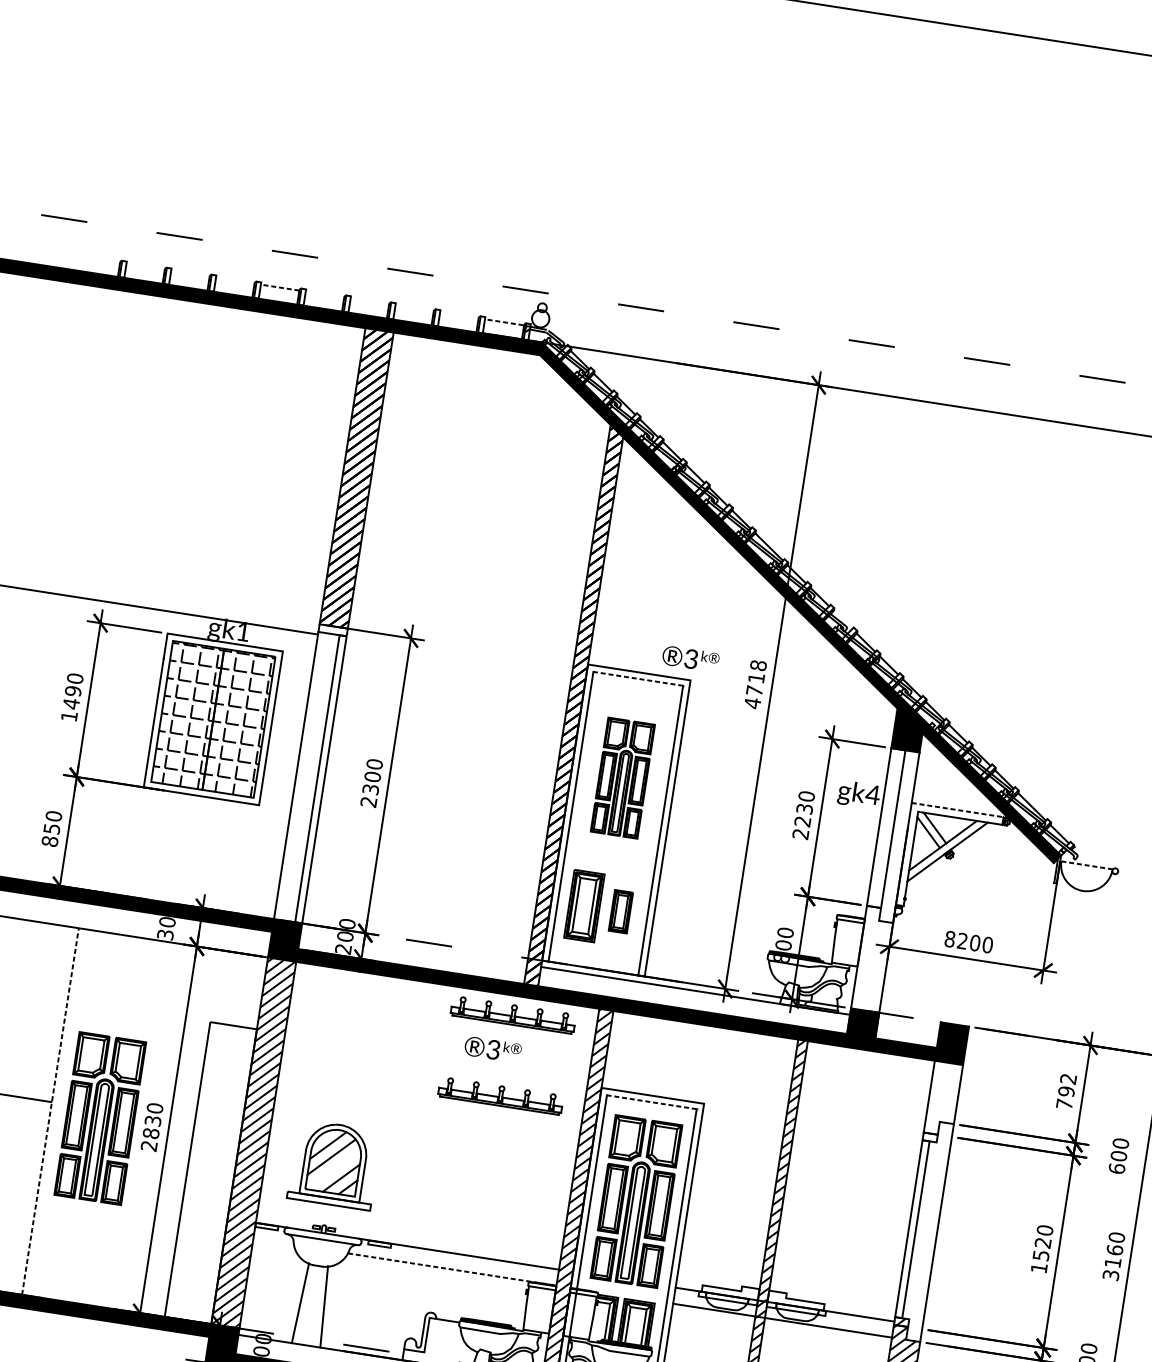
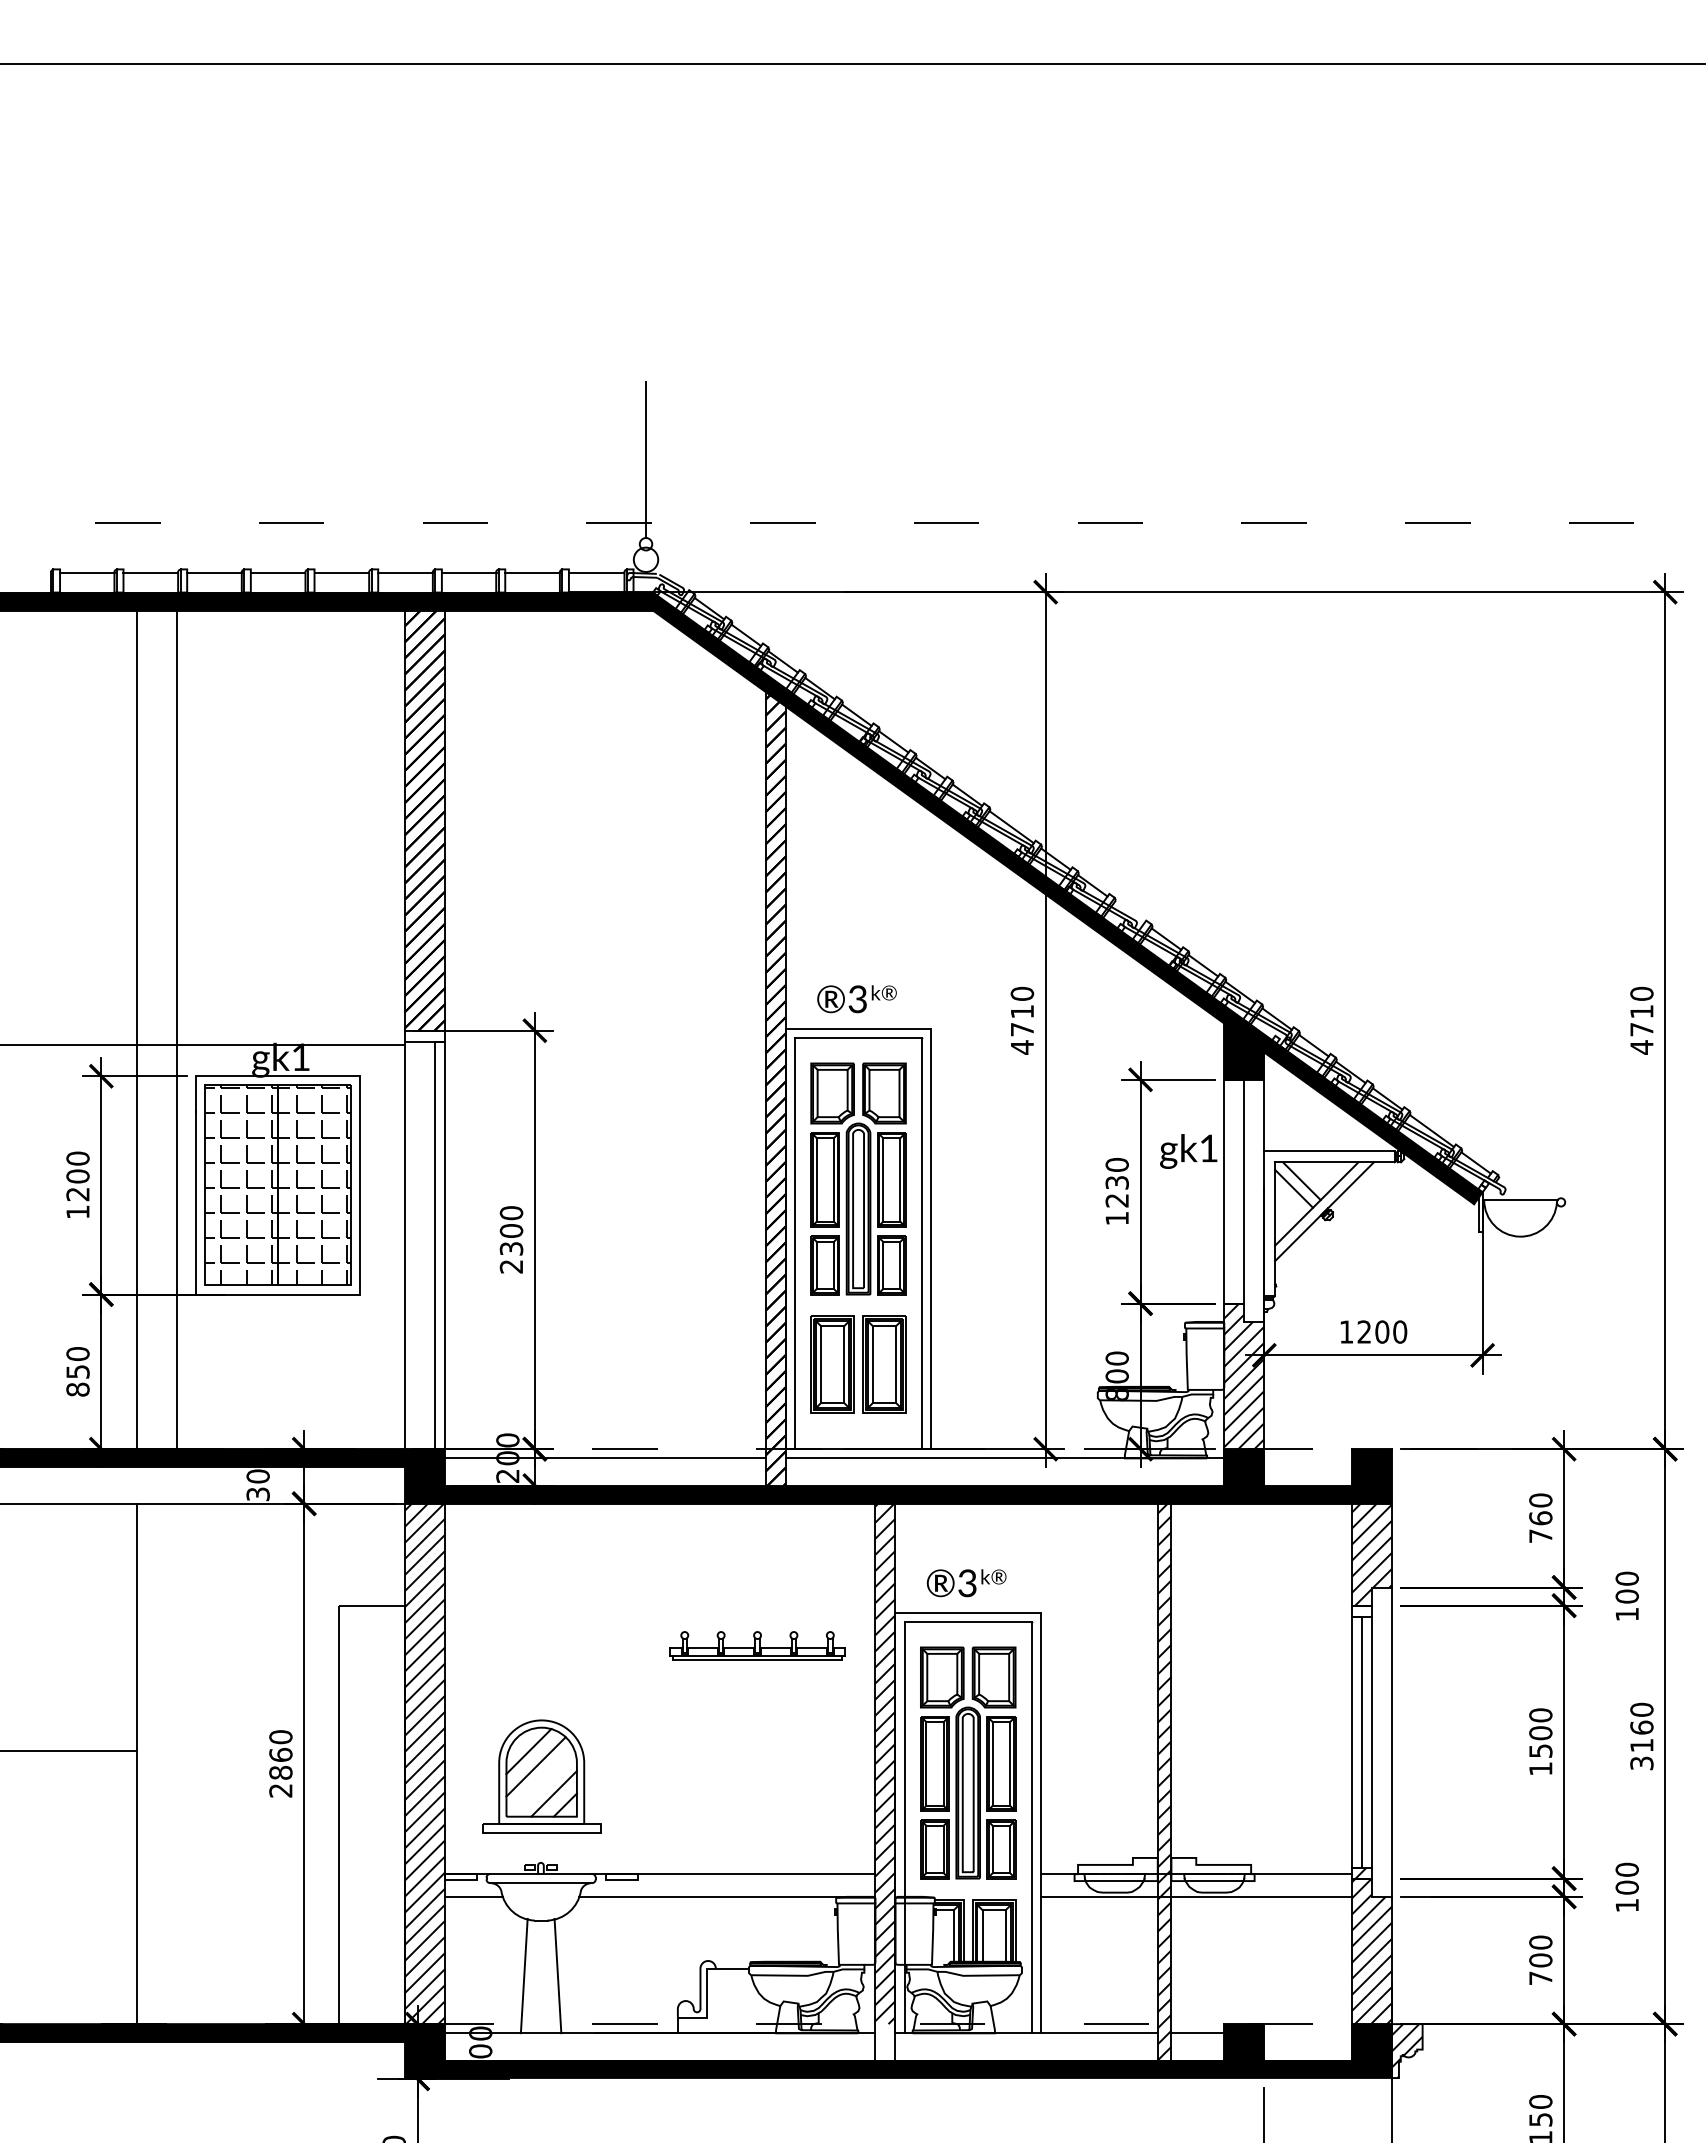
line: (551, 248) -> (646, 460), added
line: (145, 266) -> (87, 572), added
line: (190, 273) -> (150, 572), added
line: (235, 280) -> (214, 572), added
line: (279, 287) -> (277, 572), dashed -> solid
line: (324, 294) -> (341, 572), added
line: (369, 301) -> (405, 572), added
line: (414, 308) -> (468, 572), added
line: (459, 315) -> (532, 572), added
line: (503, 322) -> (595, 572), dashed -> solid
line: (130, 594) -> (136, 1029), added
line: (158, 598) -> (176, 1029), added
text: (690, 659) -> (856, 999), moved
text: (758, 665) -> (1022, 993), 4718 -> 4710
line: (638, 679) -> (858, 1038), dashed -> solid
text: (71, 697) -> (77, 1185), 1490 -> 1200
part: (622, 777) -> (858, 1178), size x1.43
text: (872, 794) -> (1208, 1148), gk4 -> gk1
line: (957, 810) -> (1329, 1151), dashed -> solid
text: (800, 834) -> (1116, 1218), 2230 -> 1230
line: (1086, 865) -> (1520, 1200), dashed -> solid
part: (620, 911) -> (884, 1364), size x1.67
text: (950, 938) -> (1346, 1331), 8200 -> 1200
line: (414, 947) -> (605, 1458), added
hatch: (873, 959) -> (1244, 1376), added
part: (513, 1014) -> (757, 1530), removed
text: (492, 1049) -> (966, 1583), moved
text: (1067, 1085) -> (1540, 1509), 792 -> 760
hatch: (943, 1098) -> (1371, 1554), added
line: (651, 1102) -> (968, 1622), dashed -> solid
line: (50, 1111) -> (136, 1763), dashed -> solid
part: (100, 1118) -> (207, 1762), removed
text: (152, 1120) -> (280, 1754), 2830 -> 2860
text: (1116, 1168) -> (1626, 1614), 600 -> 100
line: (922, 1230) -> (1371, 1741), added
line: (273, 1241) -> (473, 1896), added
text: (1042, 1243) -> (1540, 1733), 1520 -> 1500
line: (452, 1269) -> (727, 1896), dashed -> solid

